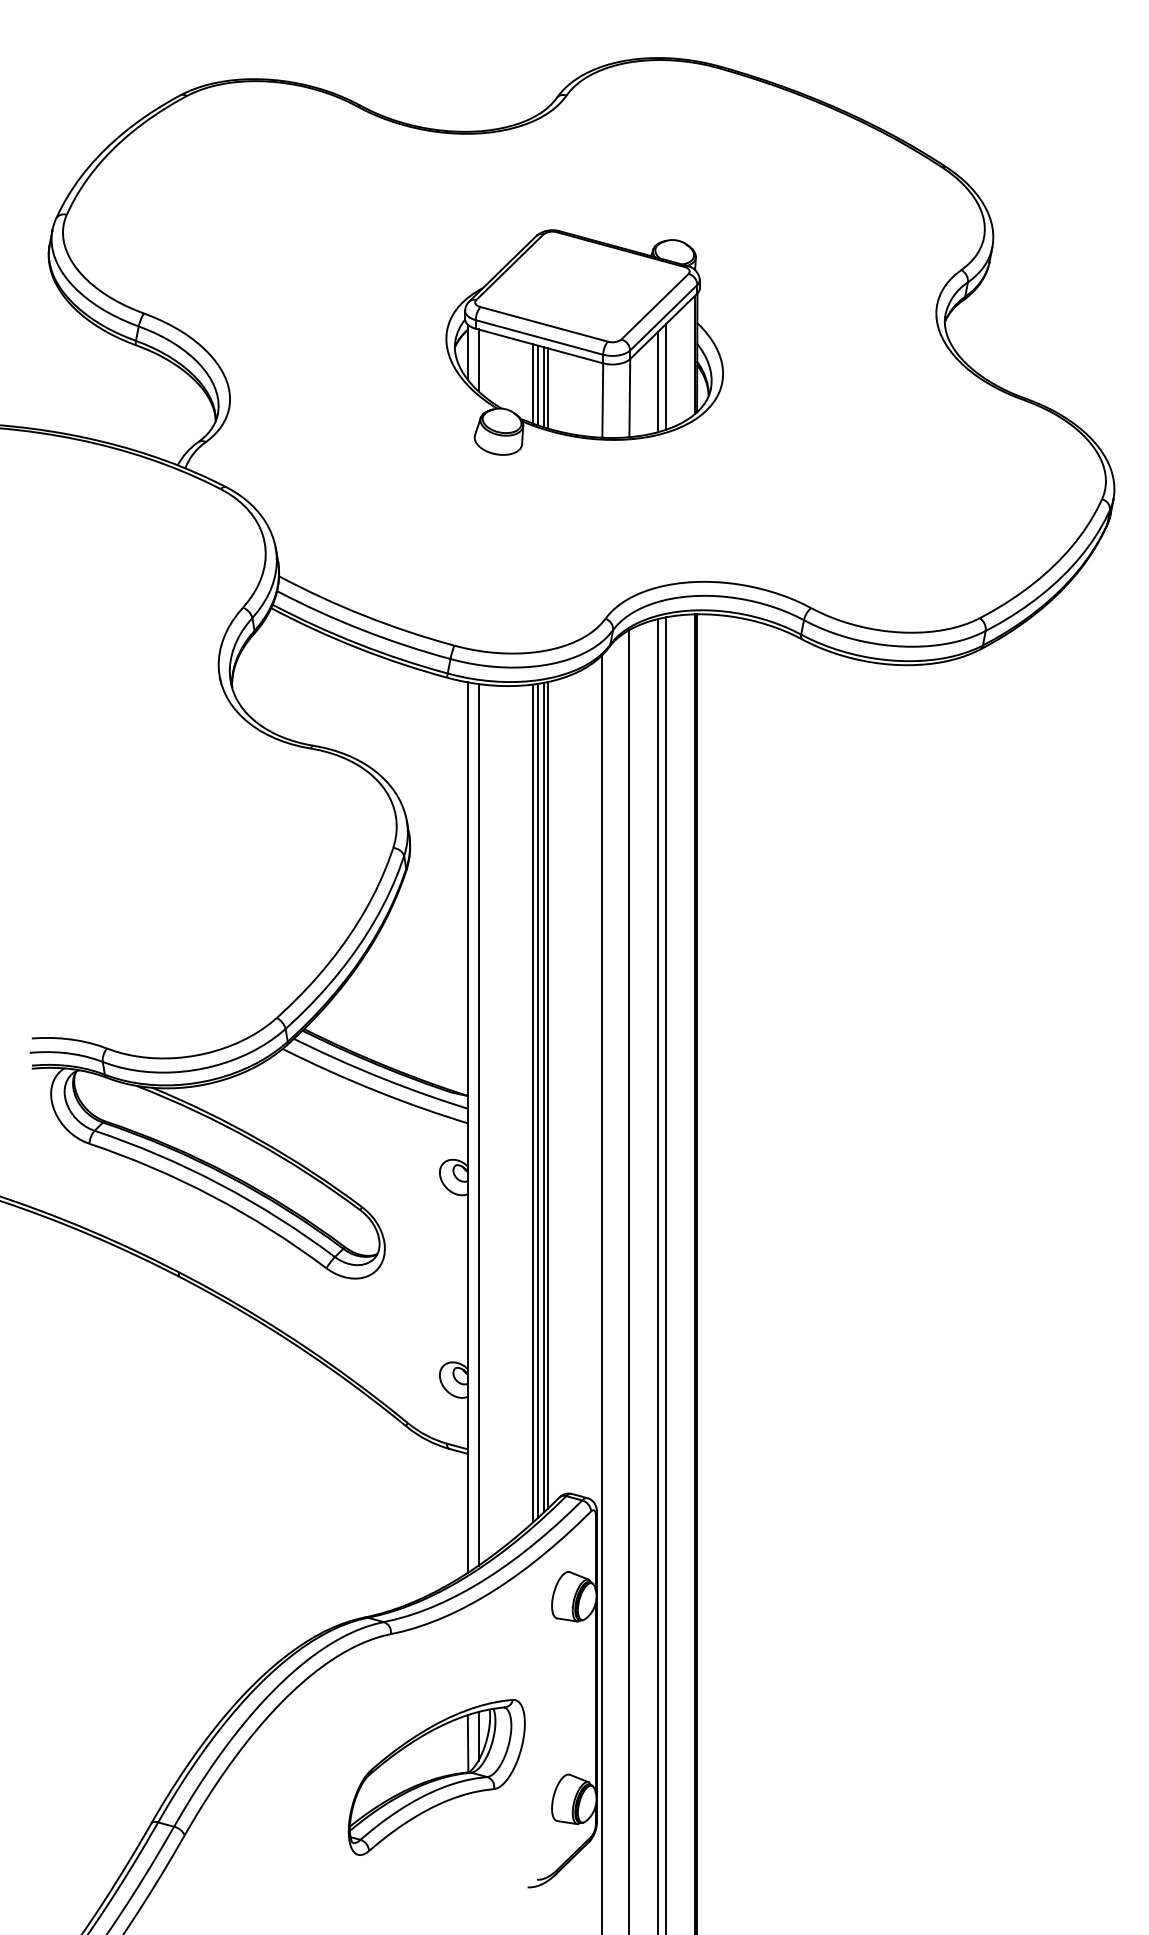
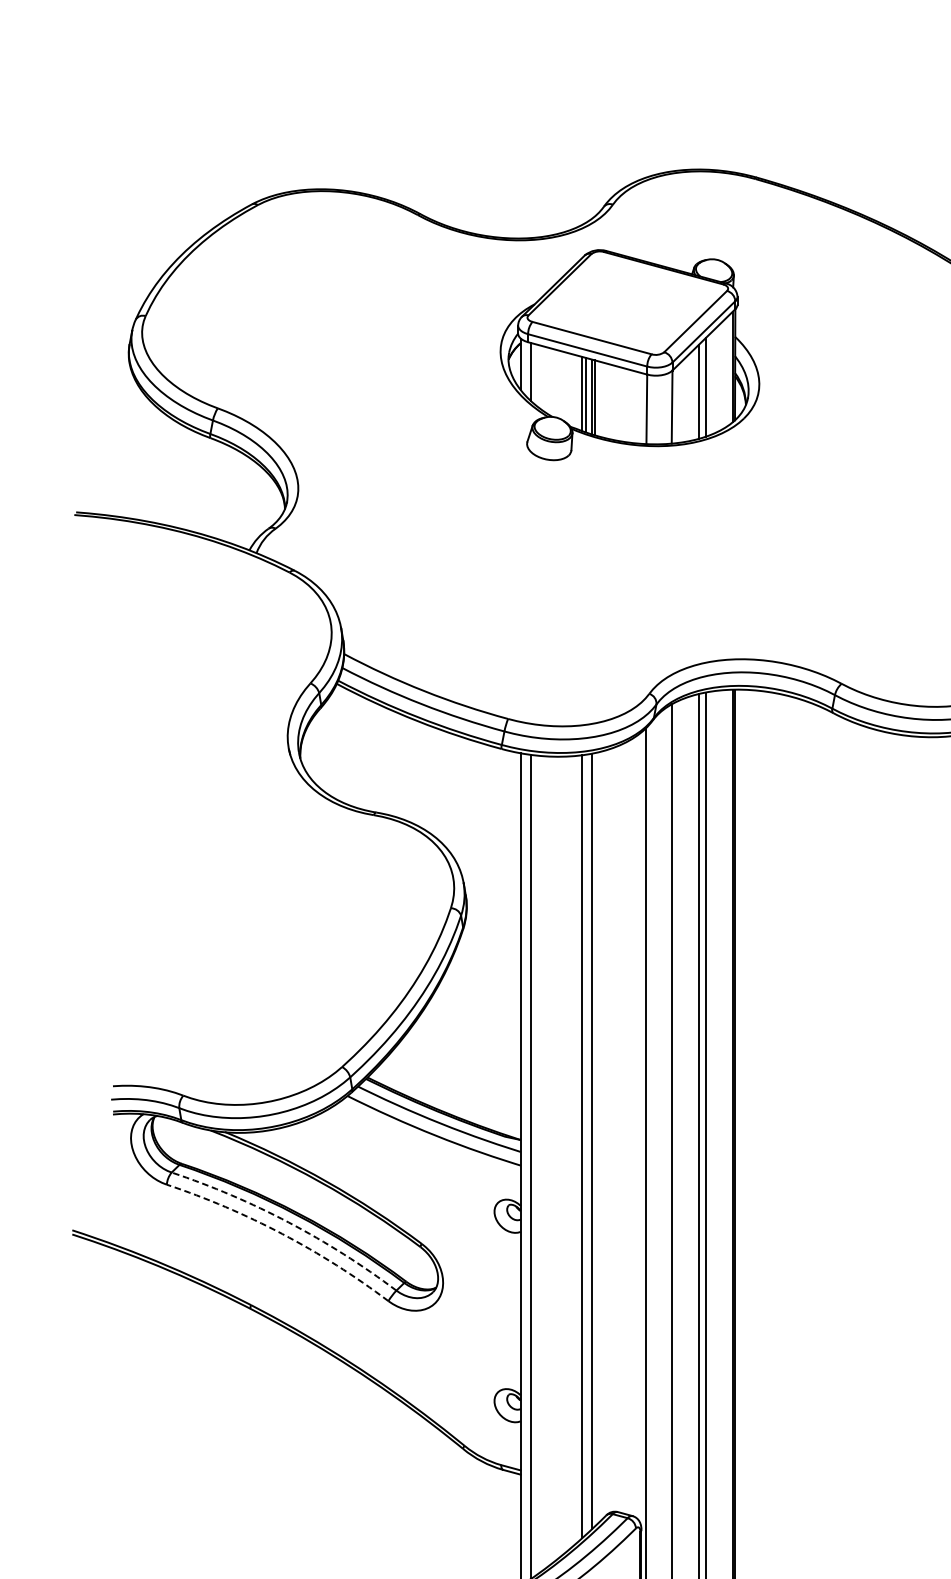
part: (584, 342) -> (629, 355), moved
line: (547, 1095) -> (595, 1139), removed
line: (537, 1100) -> (585, 1144), removed
arc: (219, 1184) -> (288, 1222), solid -> dashed
arc: (212, 1196) -> (281, 1233), solid -> dashed

